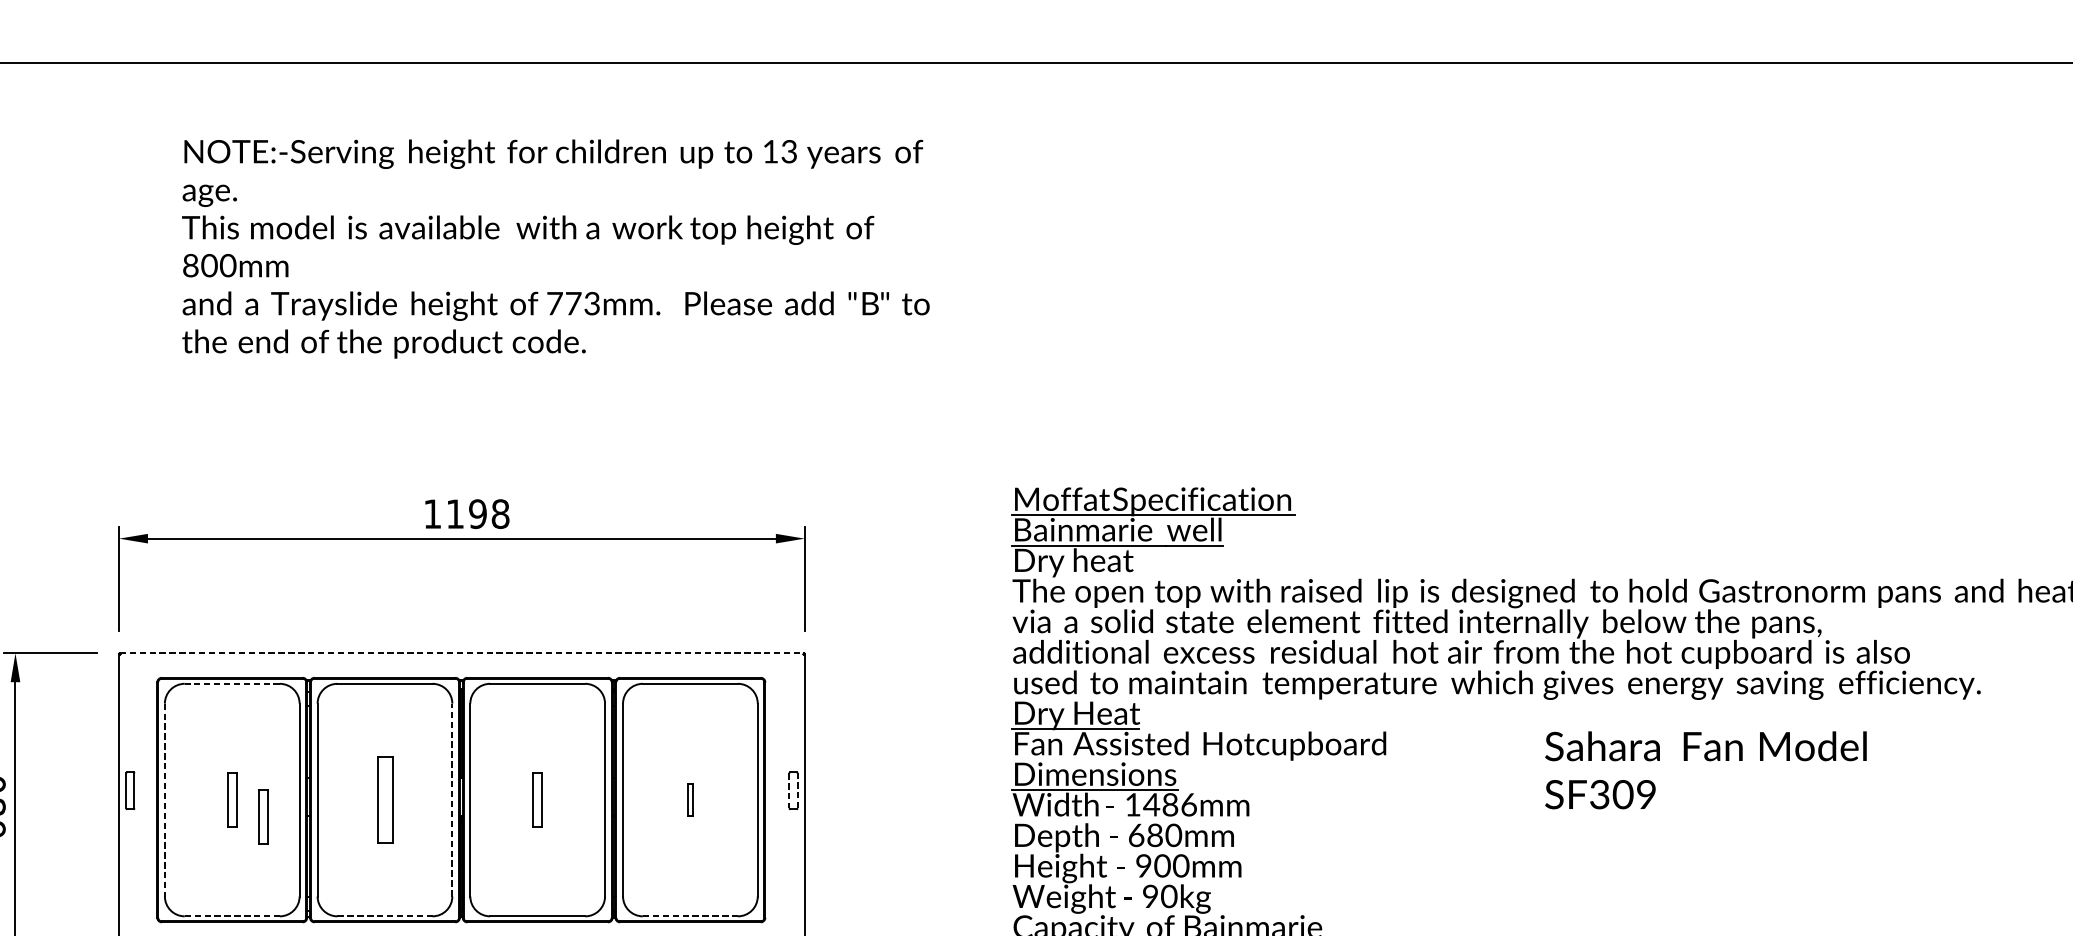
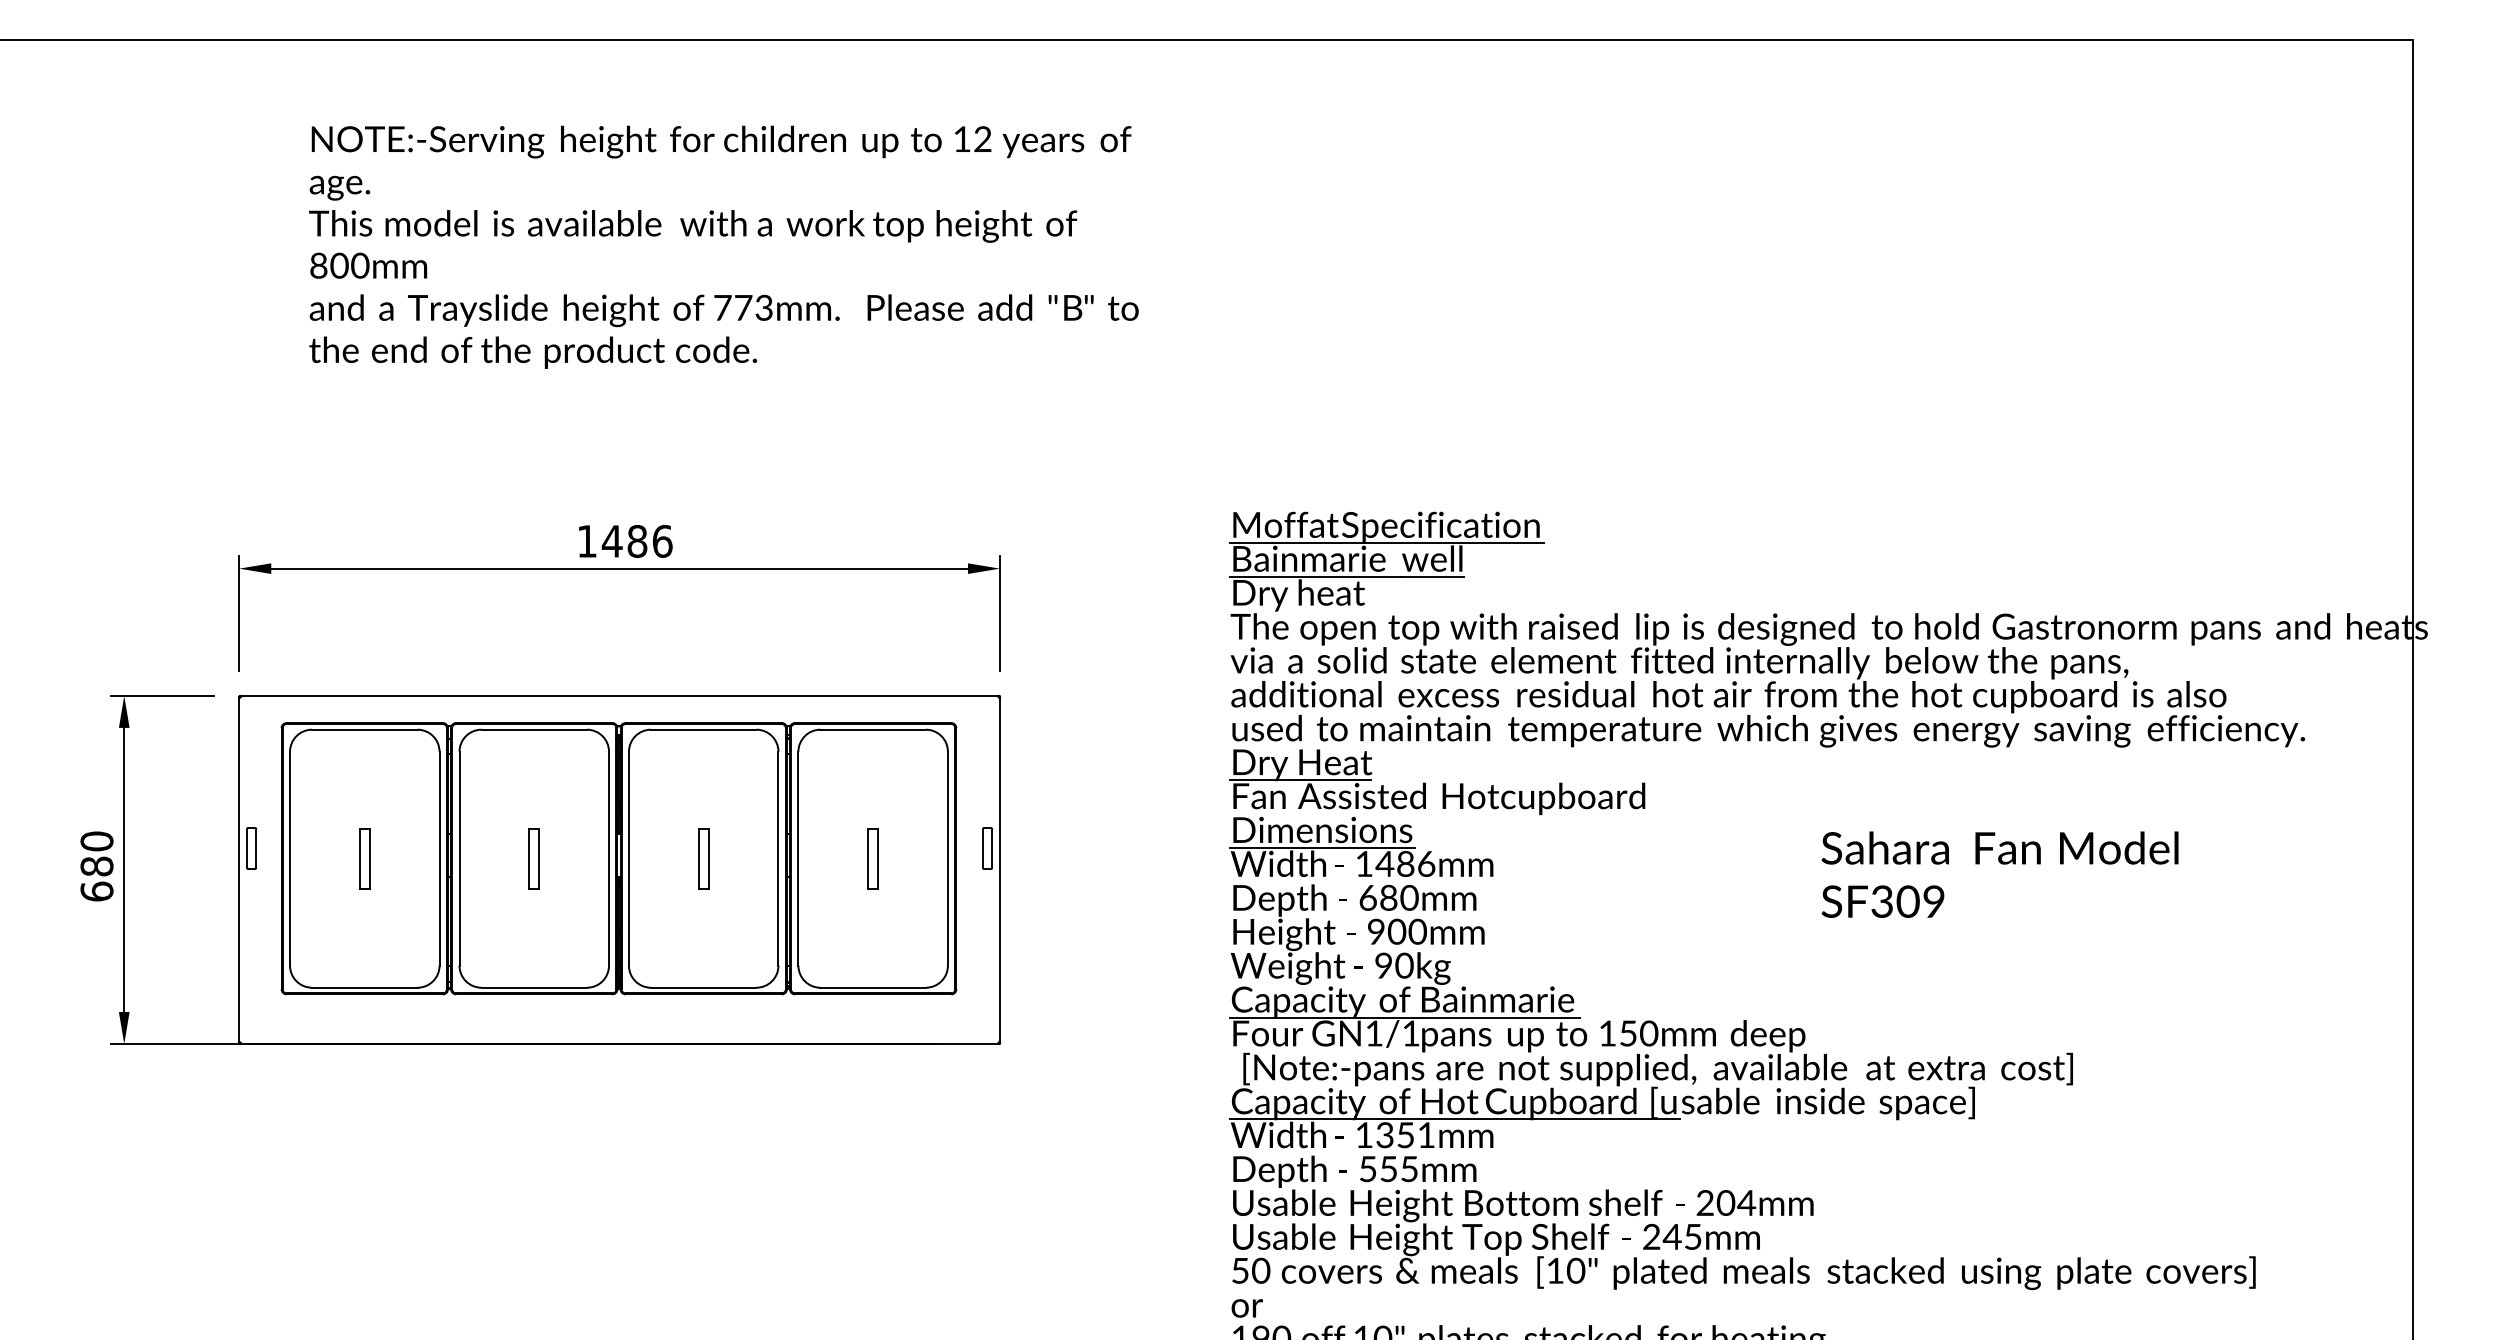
text: (788, 152) -> (982, 140), 13 -> 12
text: (477, 513) -> (636, 540), 1198 -> 1486
line: (461, 652) -> (619, 695), dashed -> solid
line: (231, 683) -> (364, 729), dashed -> solid
text: (1705, 770) -> (1999, 874), moved
line: (797, 789) -> (992, 847), dashed -> solid
line: (789, 790) -> (983, 848), dashed -> solid
line: (165, 799) -> (290, 858), dashed -> solid
part: (384, 799) -> (533, 858), size x0.62
line: (452, 799) -> (609, 858), dashed -> solid
part: (689, 799) -> (872, 858), size x1.67
part: (263, 816) -> (399, 877), removed
line: (231, 916) -> (364, 987), dashed -> solid
line: (385, 916) -> (534, 987), dashed -> solid
line: (690, 916) -> (873, 987), dashed -> solid

